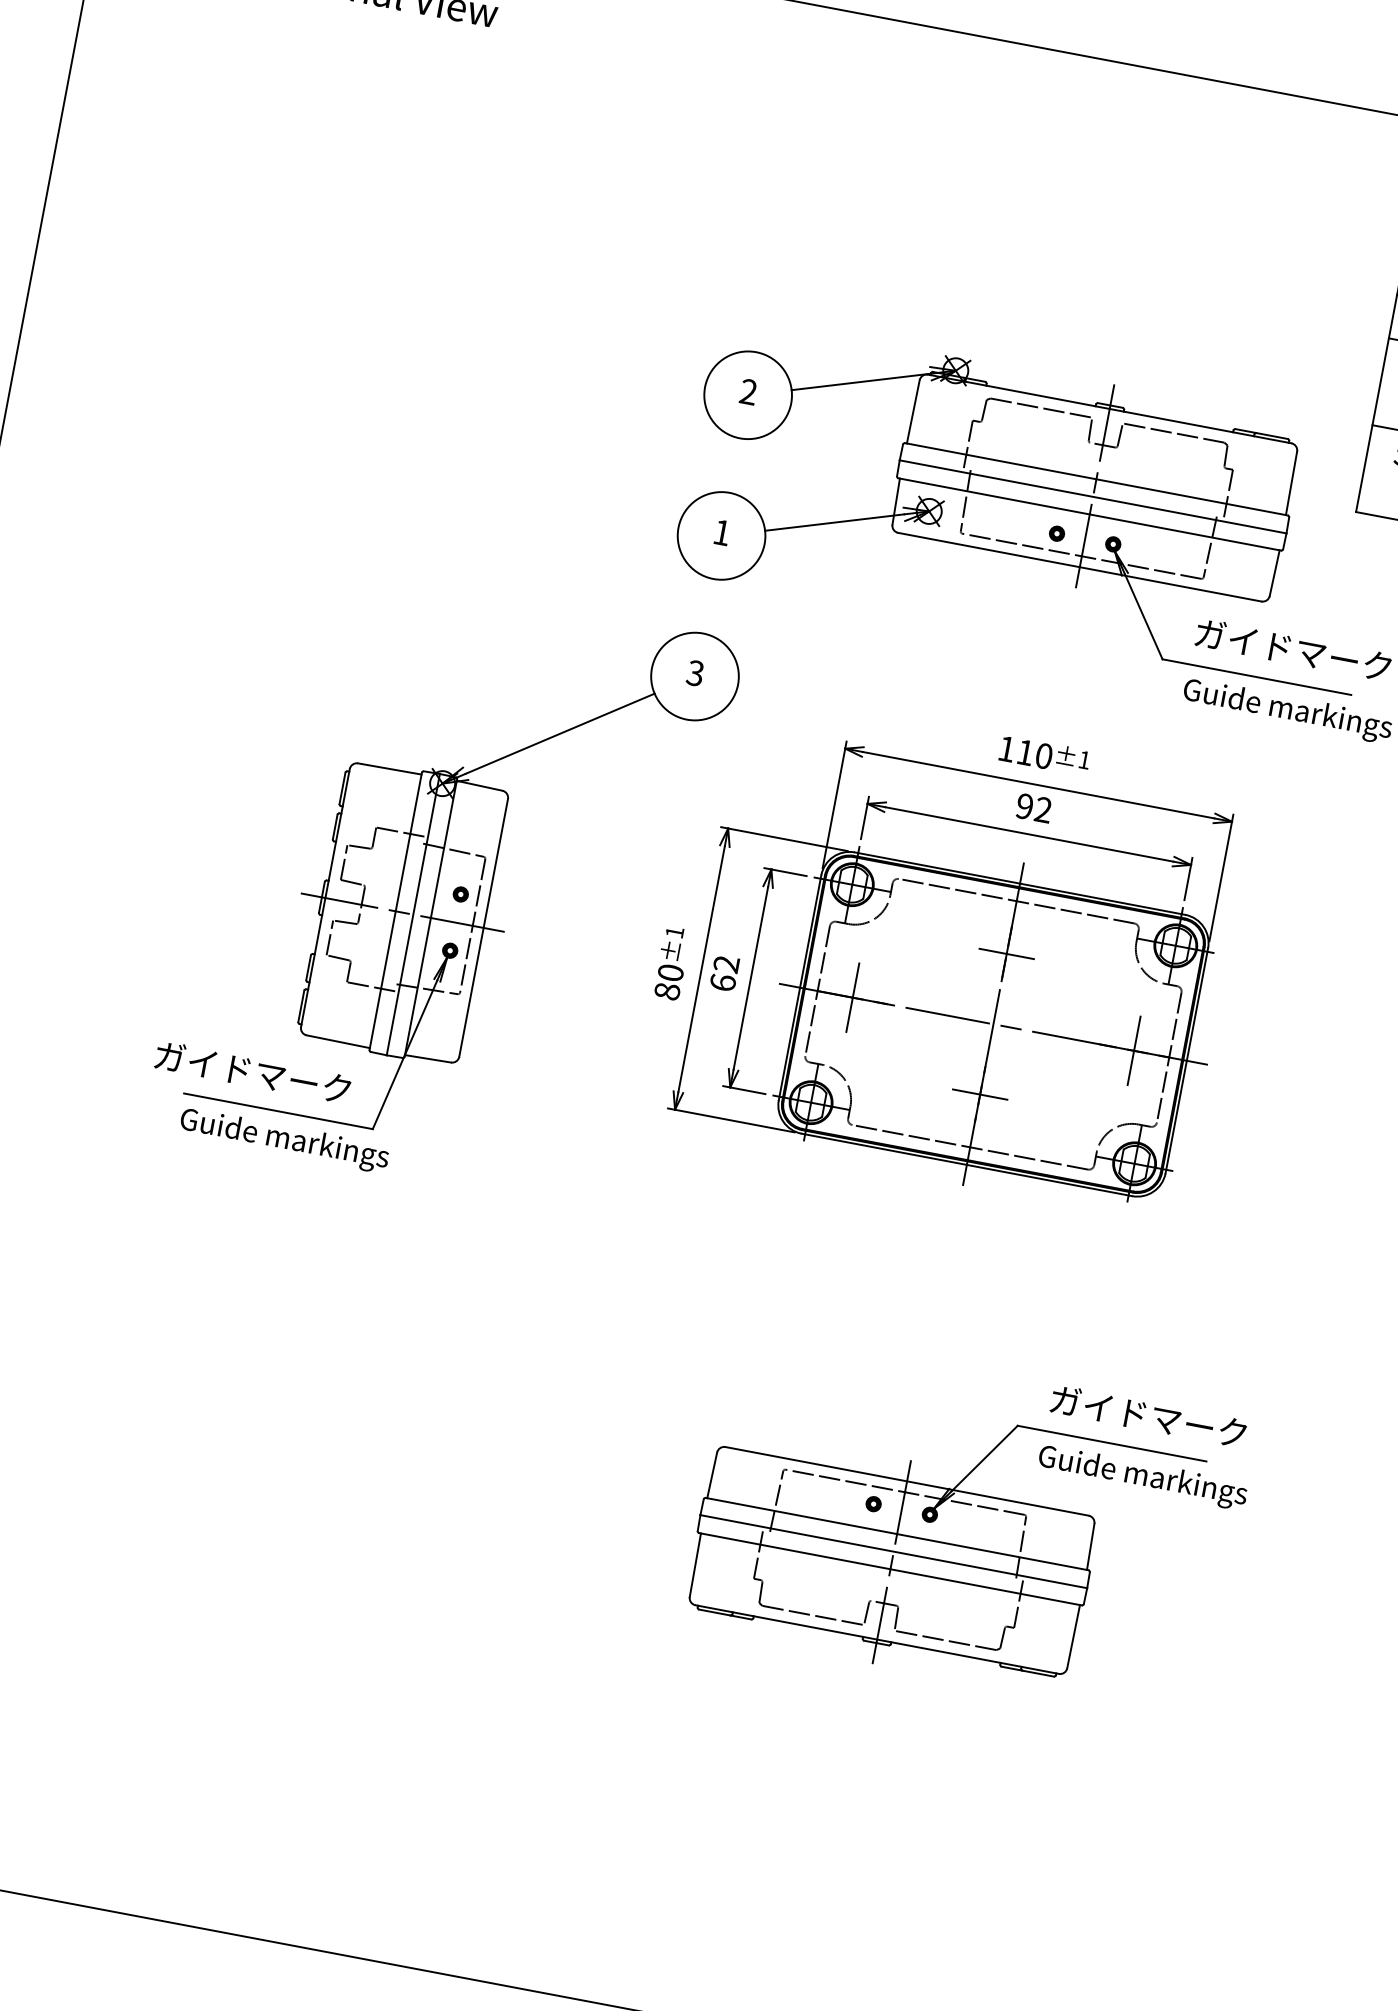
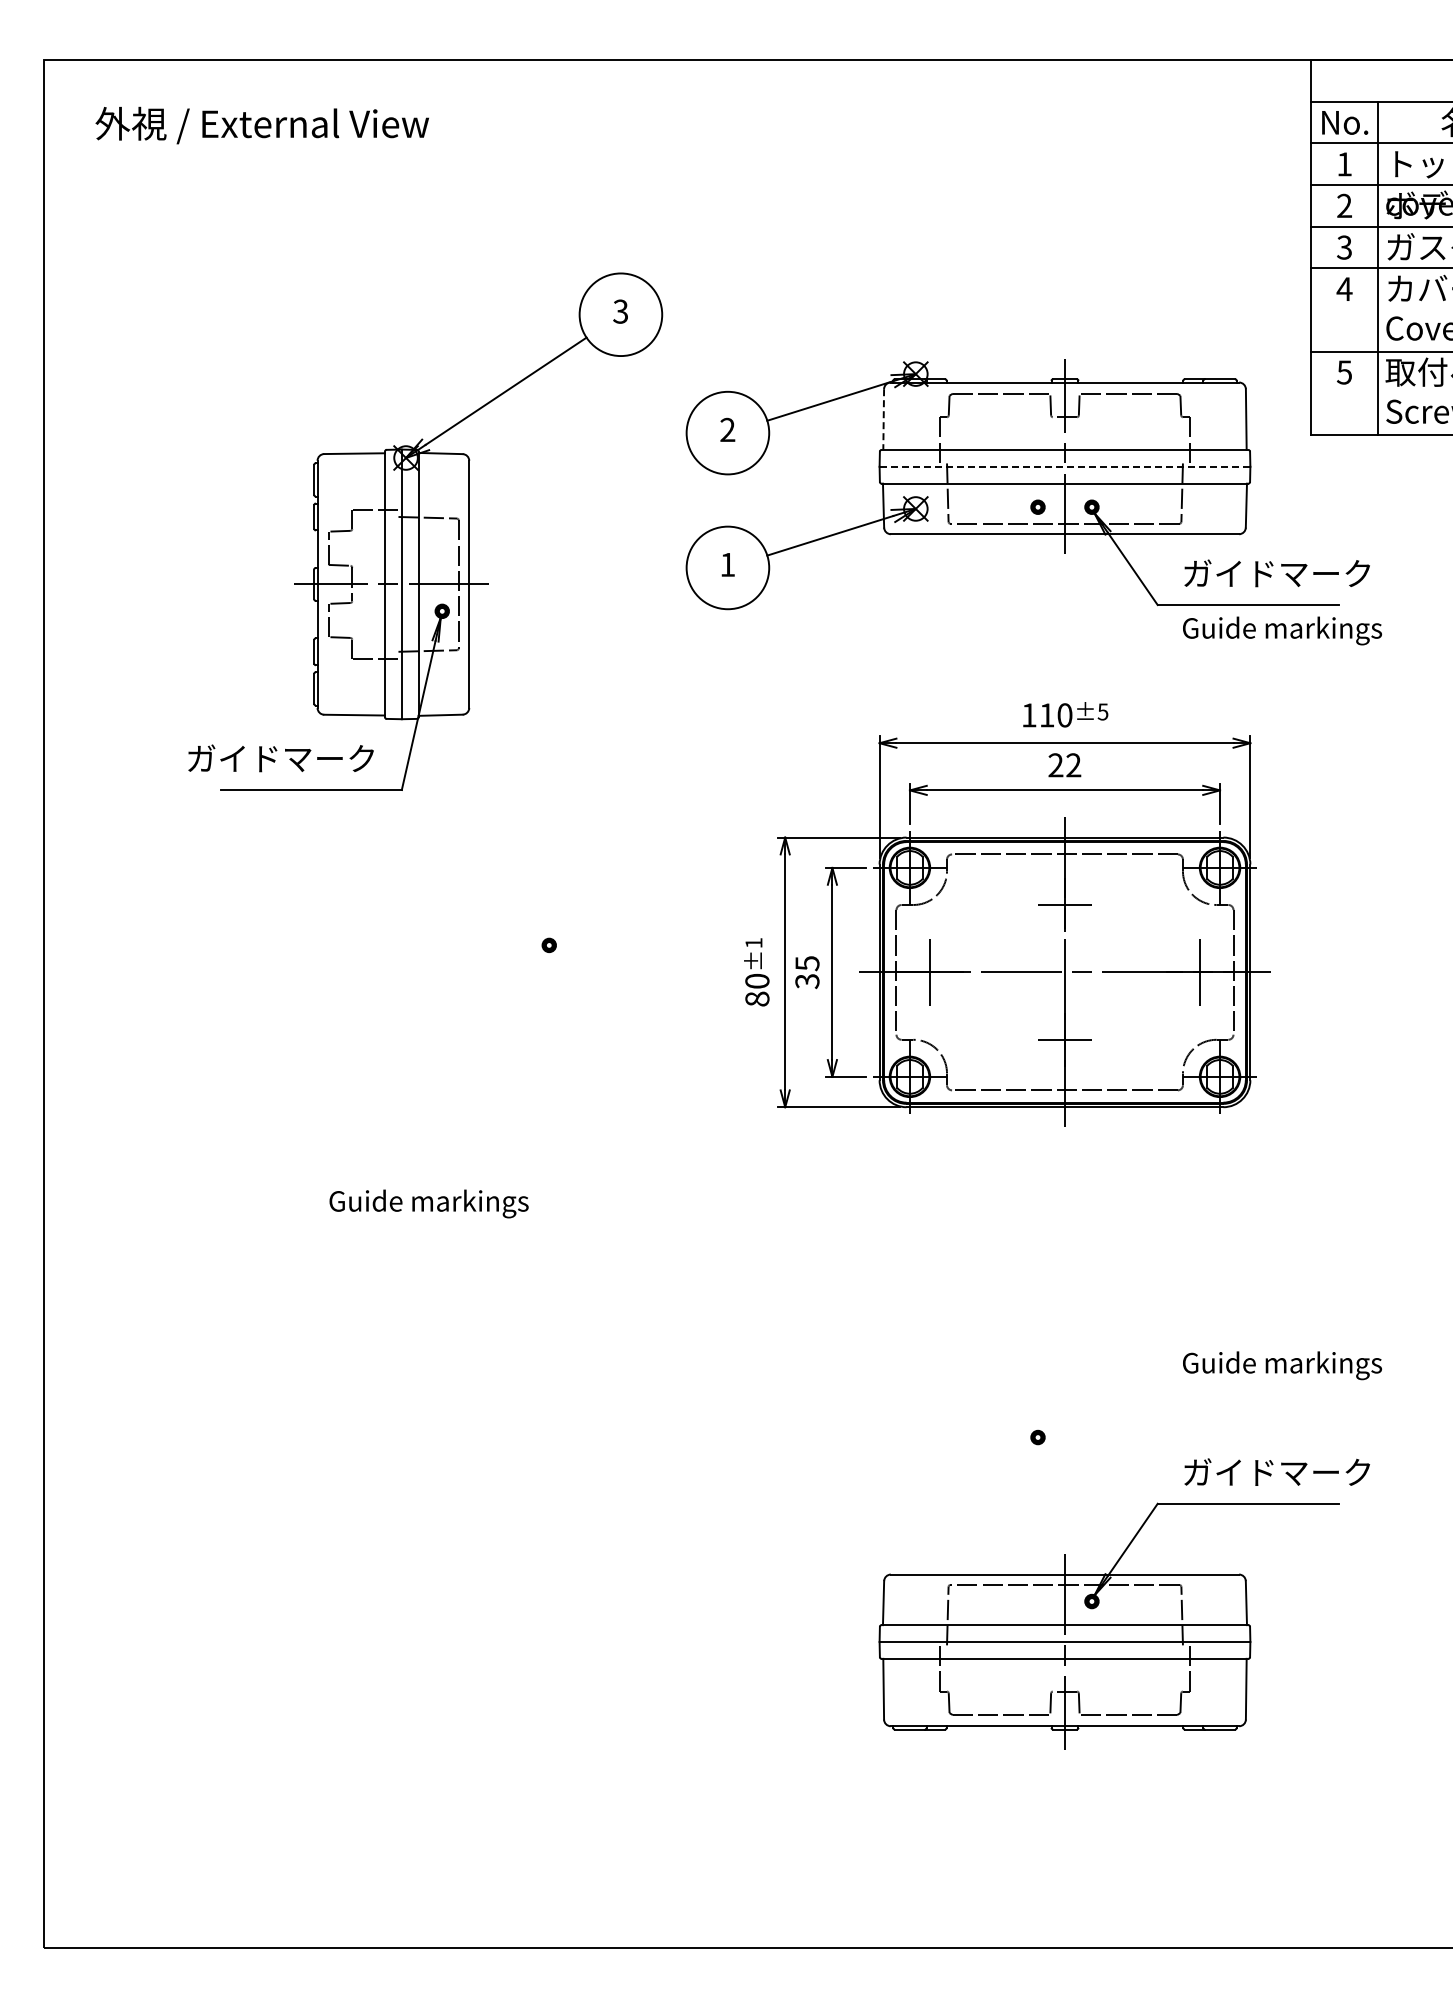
line: (912, 412) -> (883, 420), solid -> dashed
line: (1092, 496) -> (1064, 466), solid -> dashed
text: (1084, 759) -> (1102, 711), ±1 -> ±5
text: (1024, 806) -> (1055, 765), 92 -> 22
part: (448, 864) -> (425, 531), moved
text: (724, 973) -> (807, 972), 62 -> 35
part: (962, 1523) -> (1123, 1603), moved

